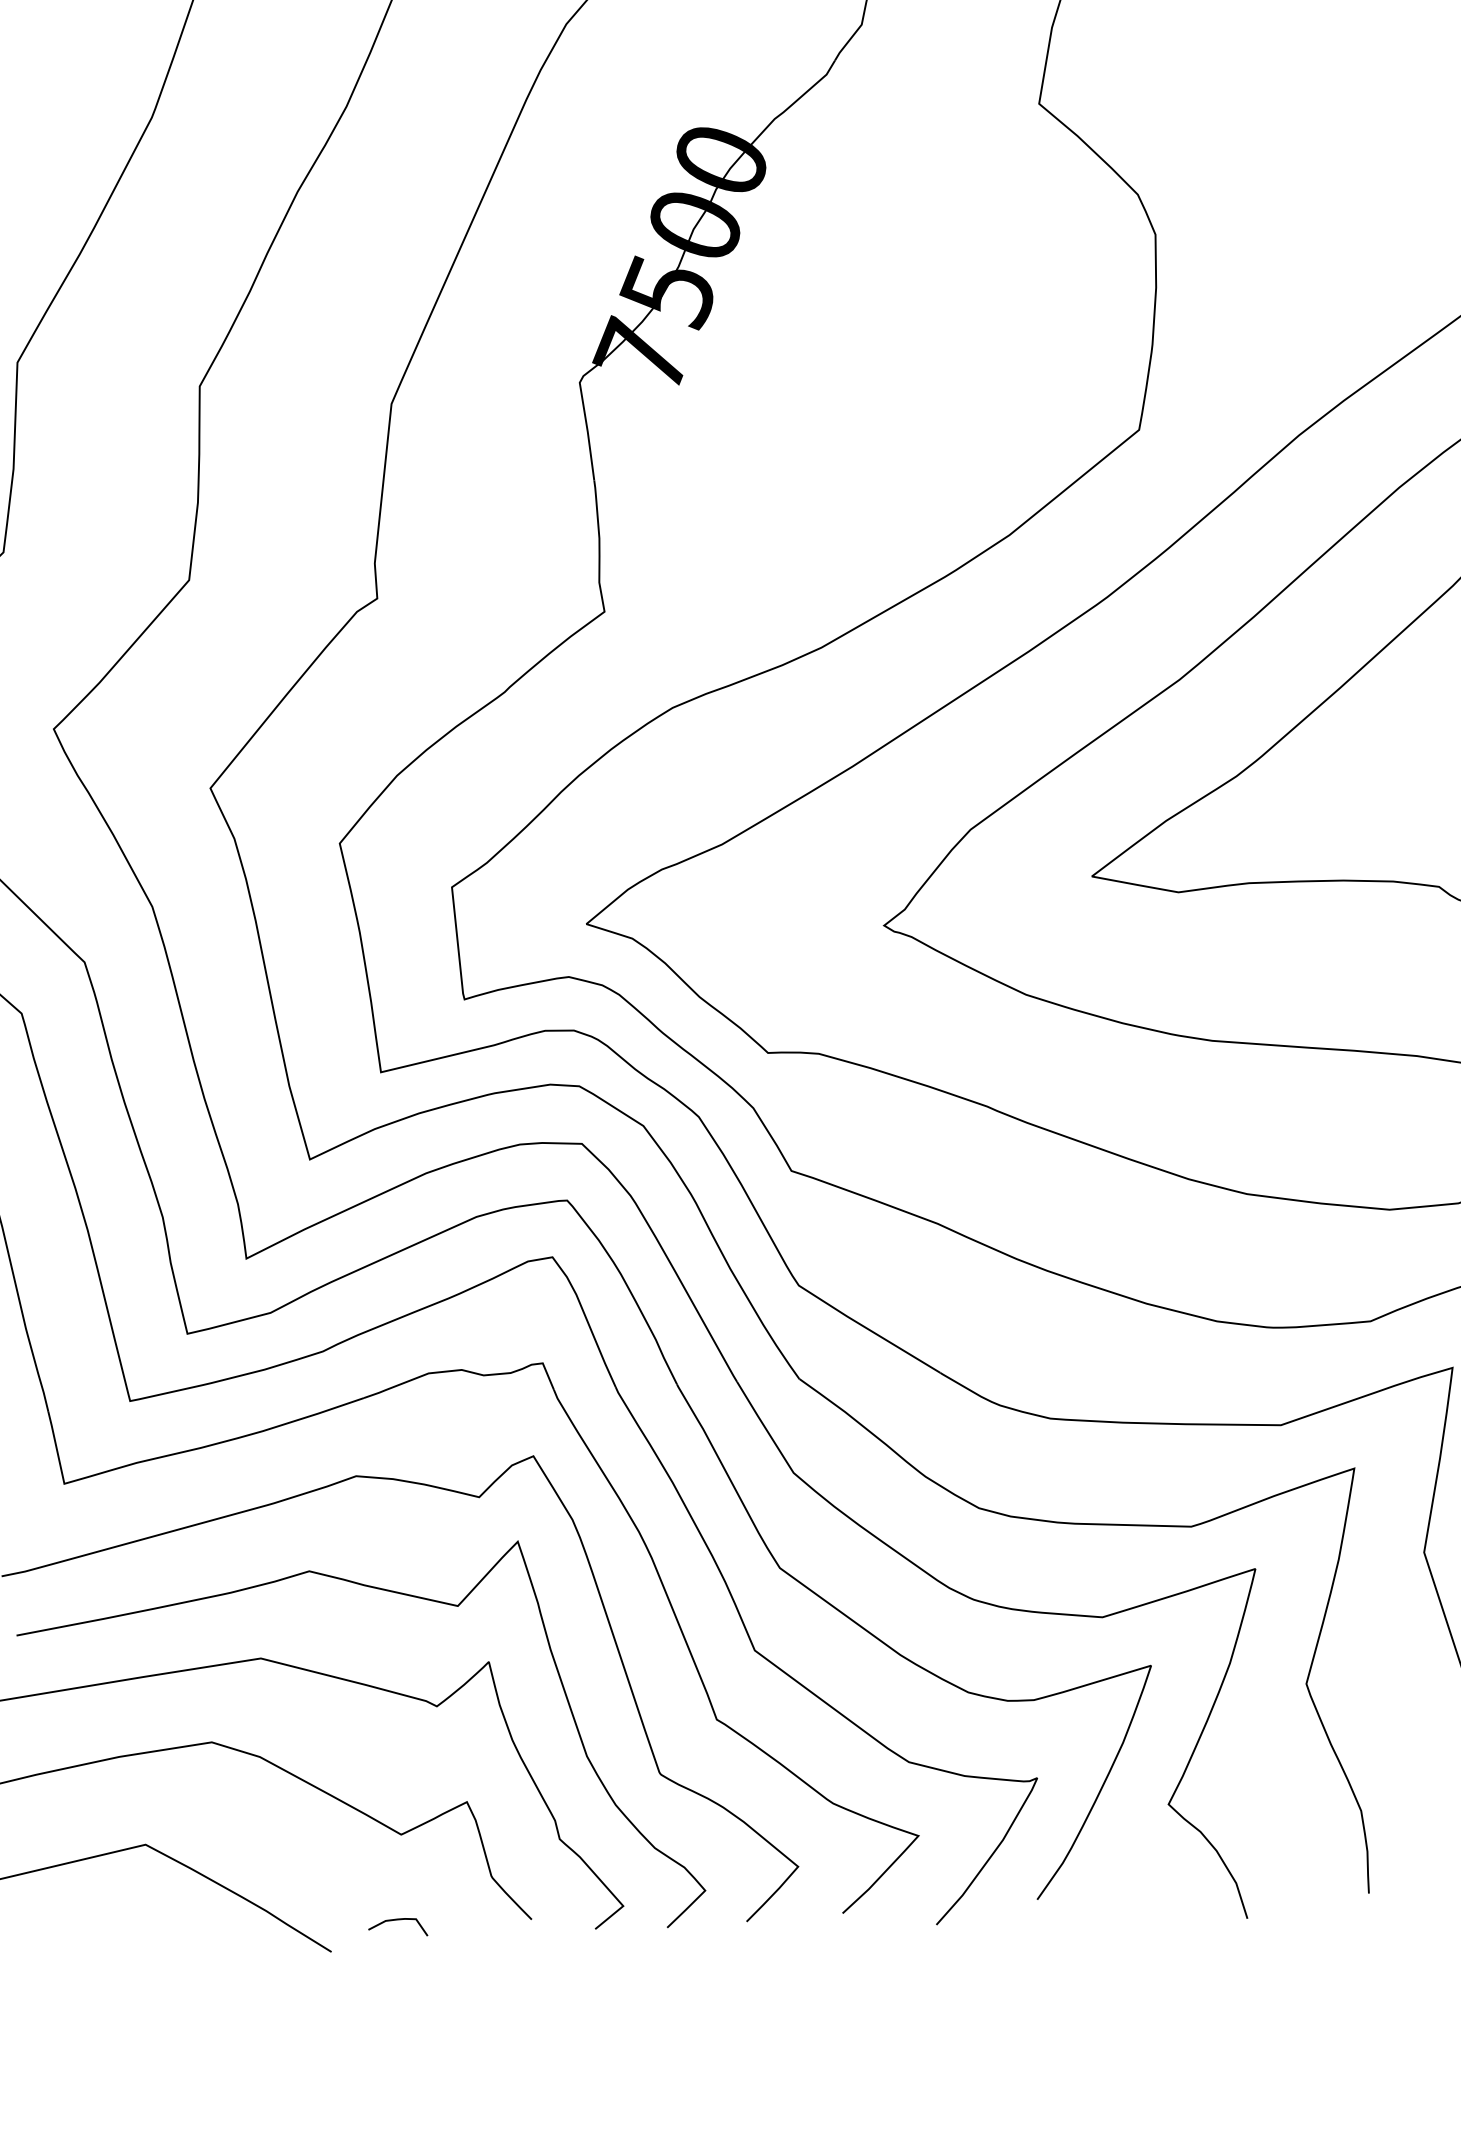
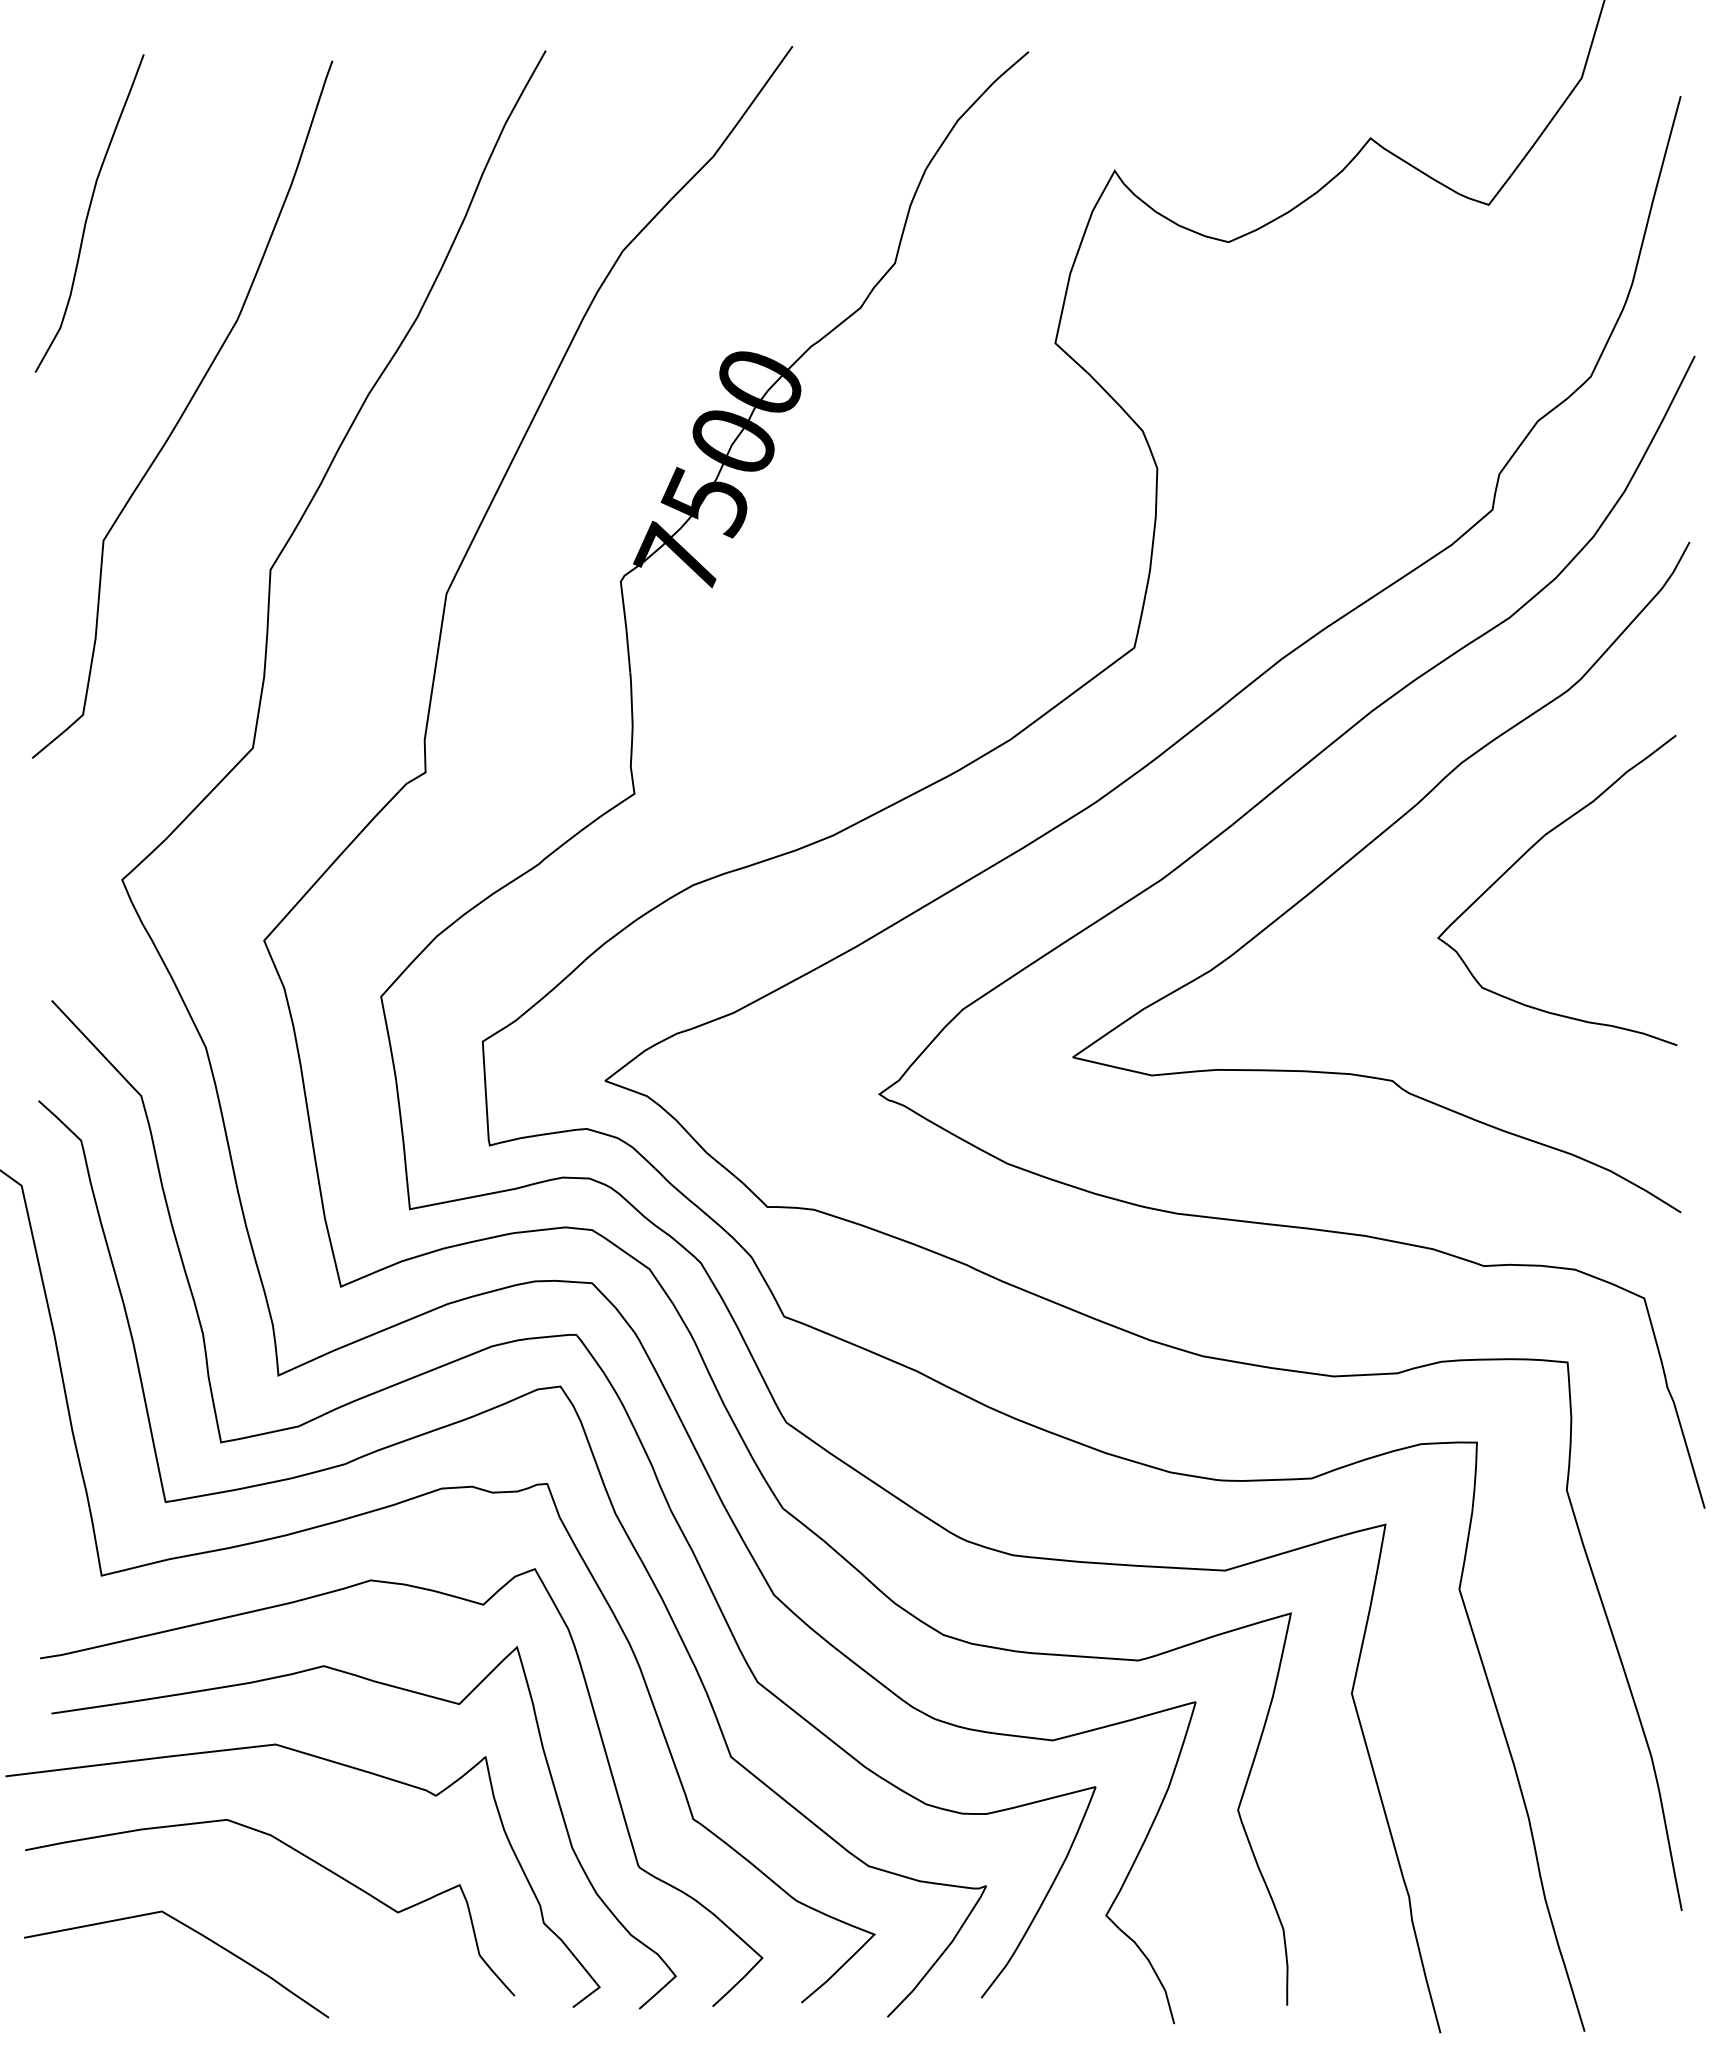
curve: (396, 1920) -> (390, 1991), removed

